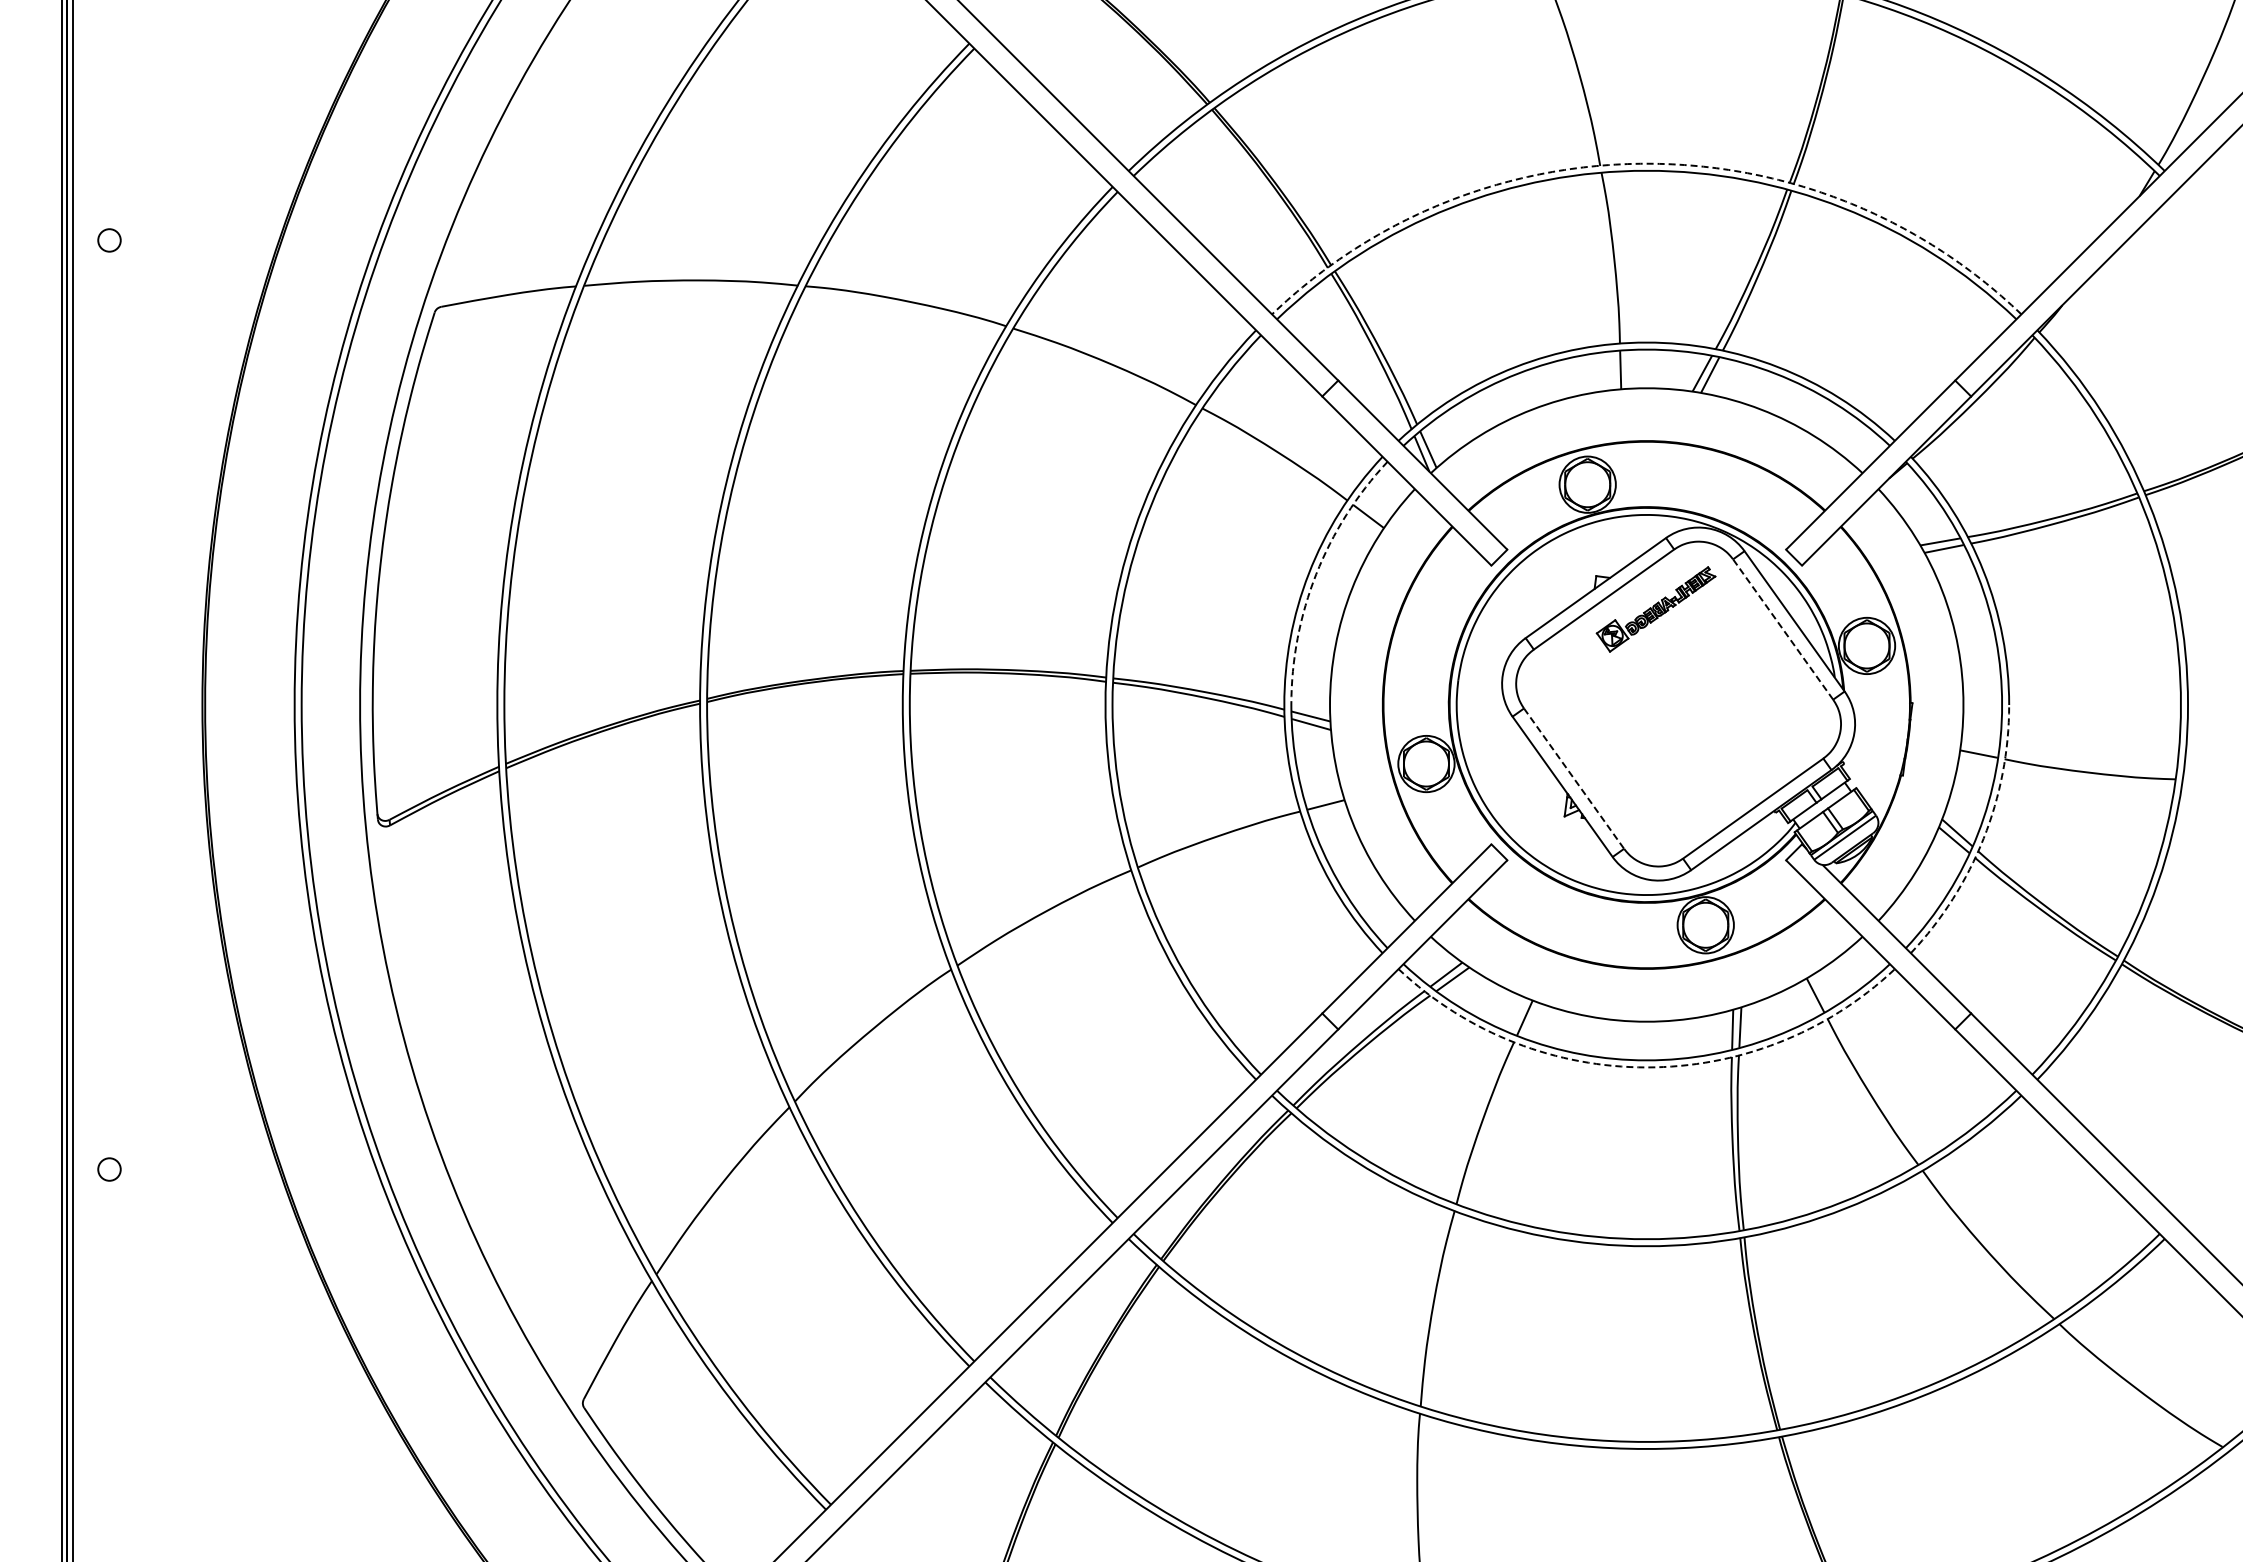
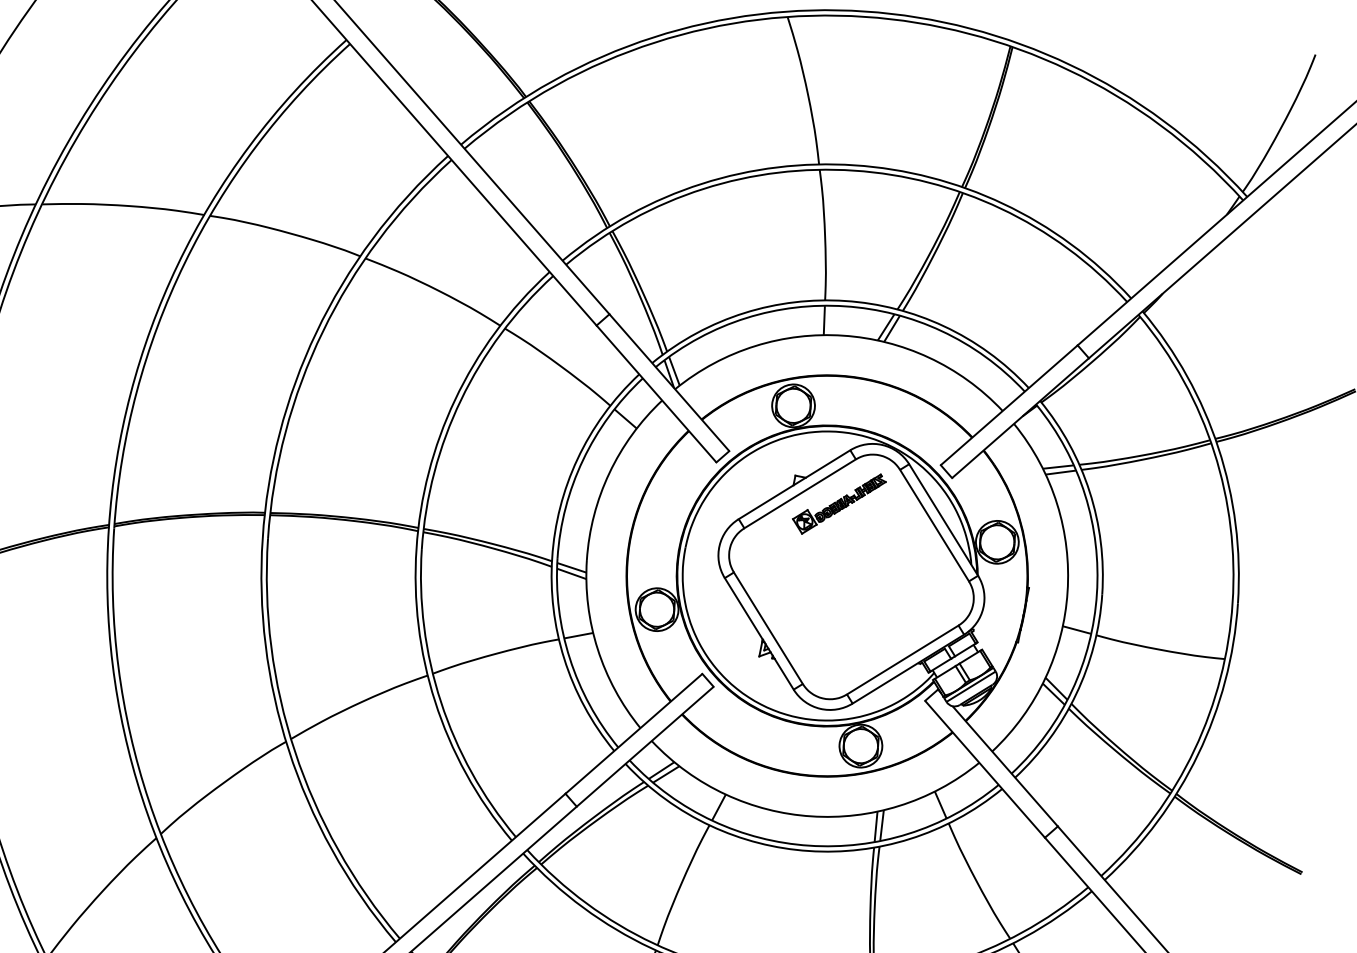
arc: (1646, 163) -> (854, 165), dashed -> solid
arc: (1316, 574) -> (583, 460), dashed -> solid
line: (1782, 629) -> (934, 525), dashed -> solid
line: (1574, 779) -> (768, 628), dashed -> solid
arc: (1983, 838) -> (1076, 694), dashed -> solid
arc: (1646, 1067) -> (808, 851), dashed -> solid

